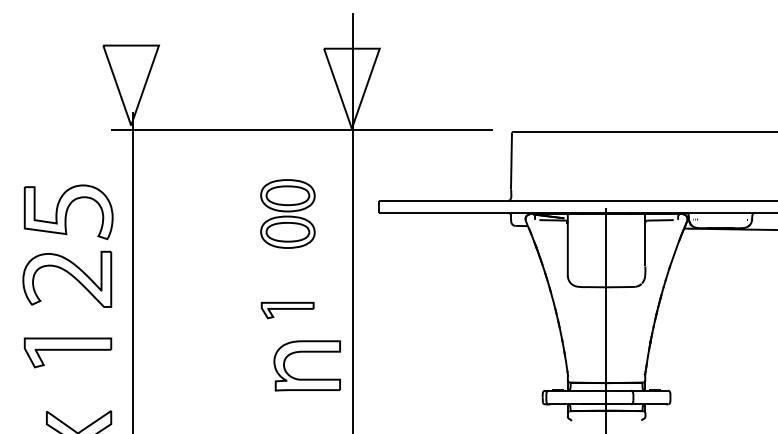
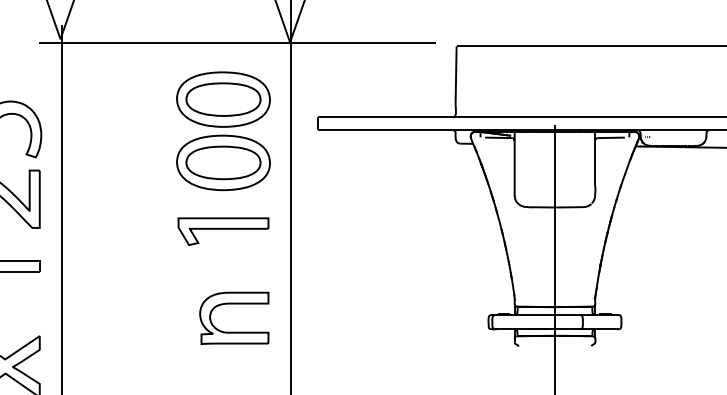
part: (287, 213) -> (223, 130), size x1.67
part: (287, 310) -> (223, 231), size x1.67
part: (306, 352) -> (233, 304), moved

